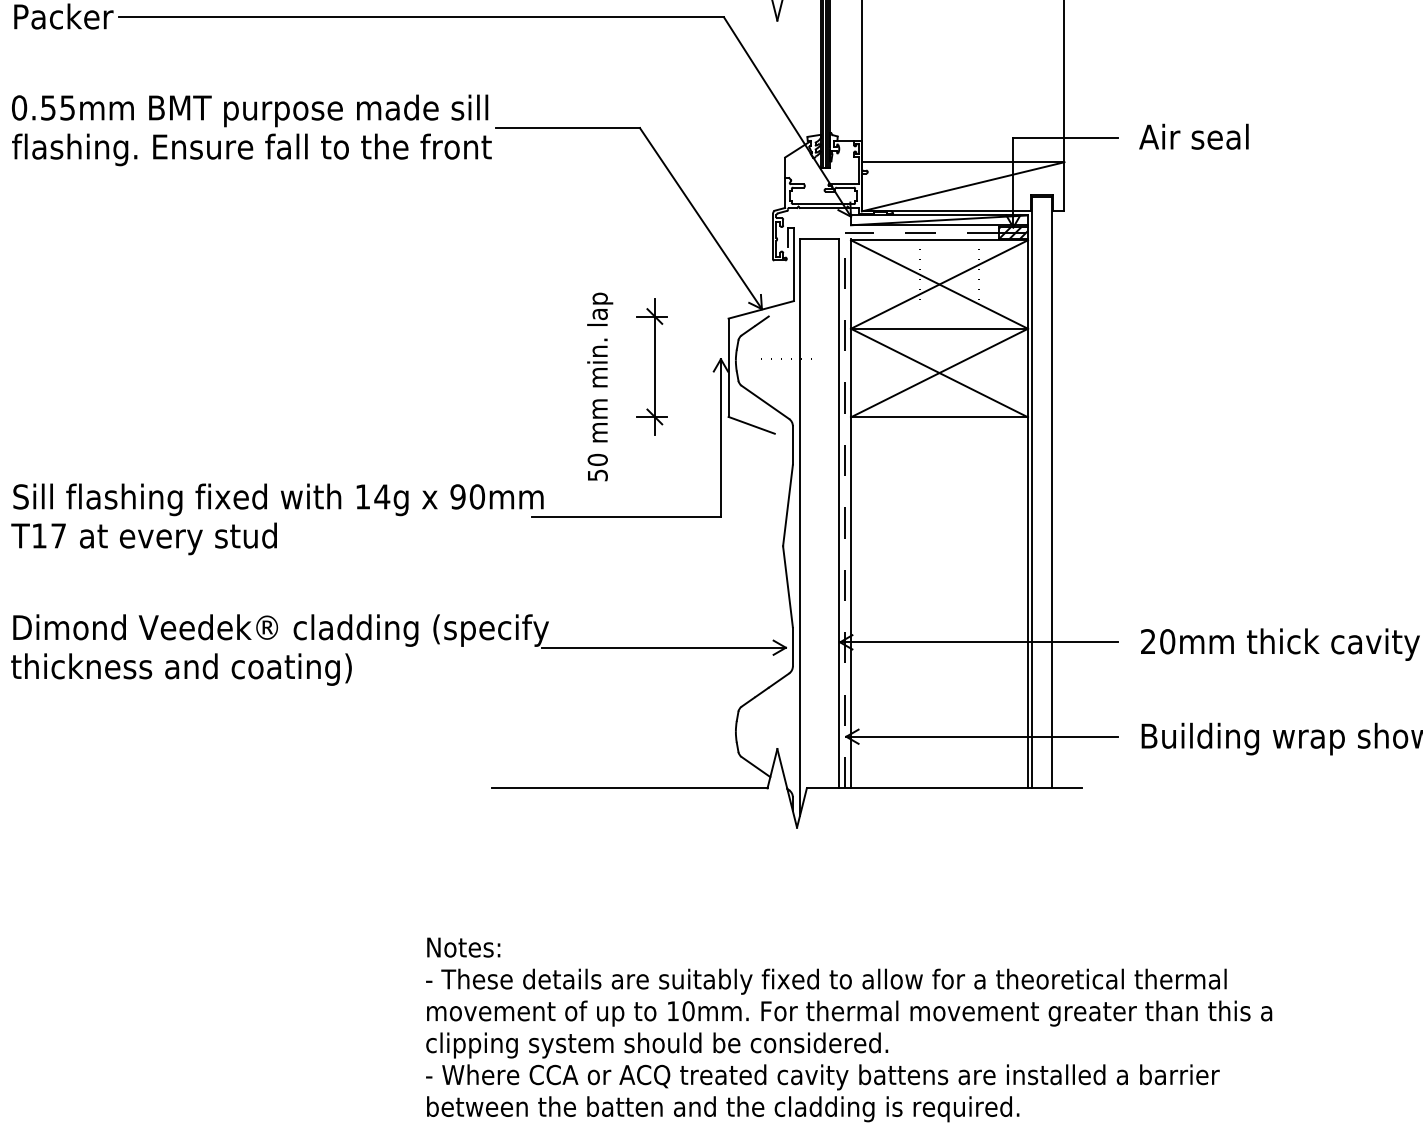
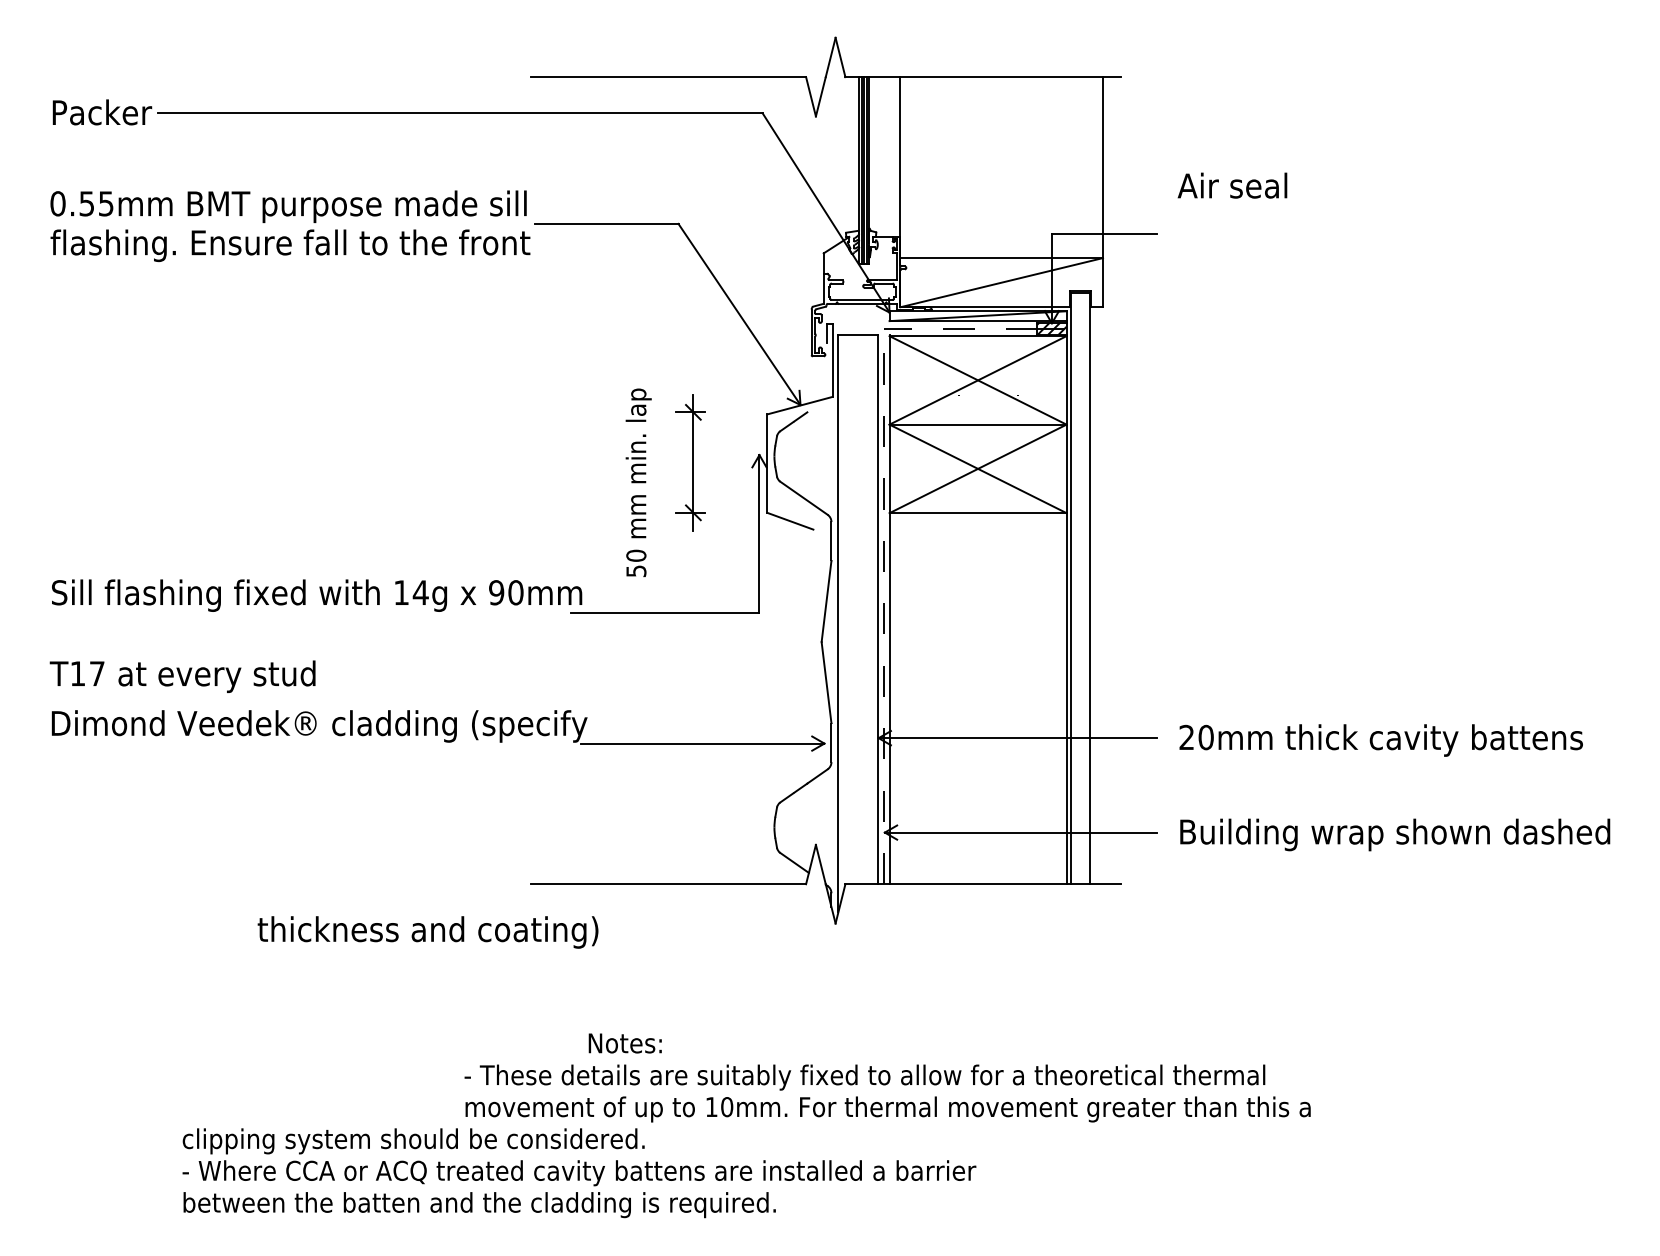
text: (1193, 136) -> (1232, 185), moved
text: (143, 538) -> (182, 676), moved
text: (180, 669) -> (427, 932), moved
text: (462, 947) -> (624, 1043), moved
text: (822, 1077) -> (579, 1173), moved

